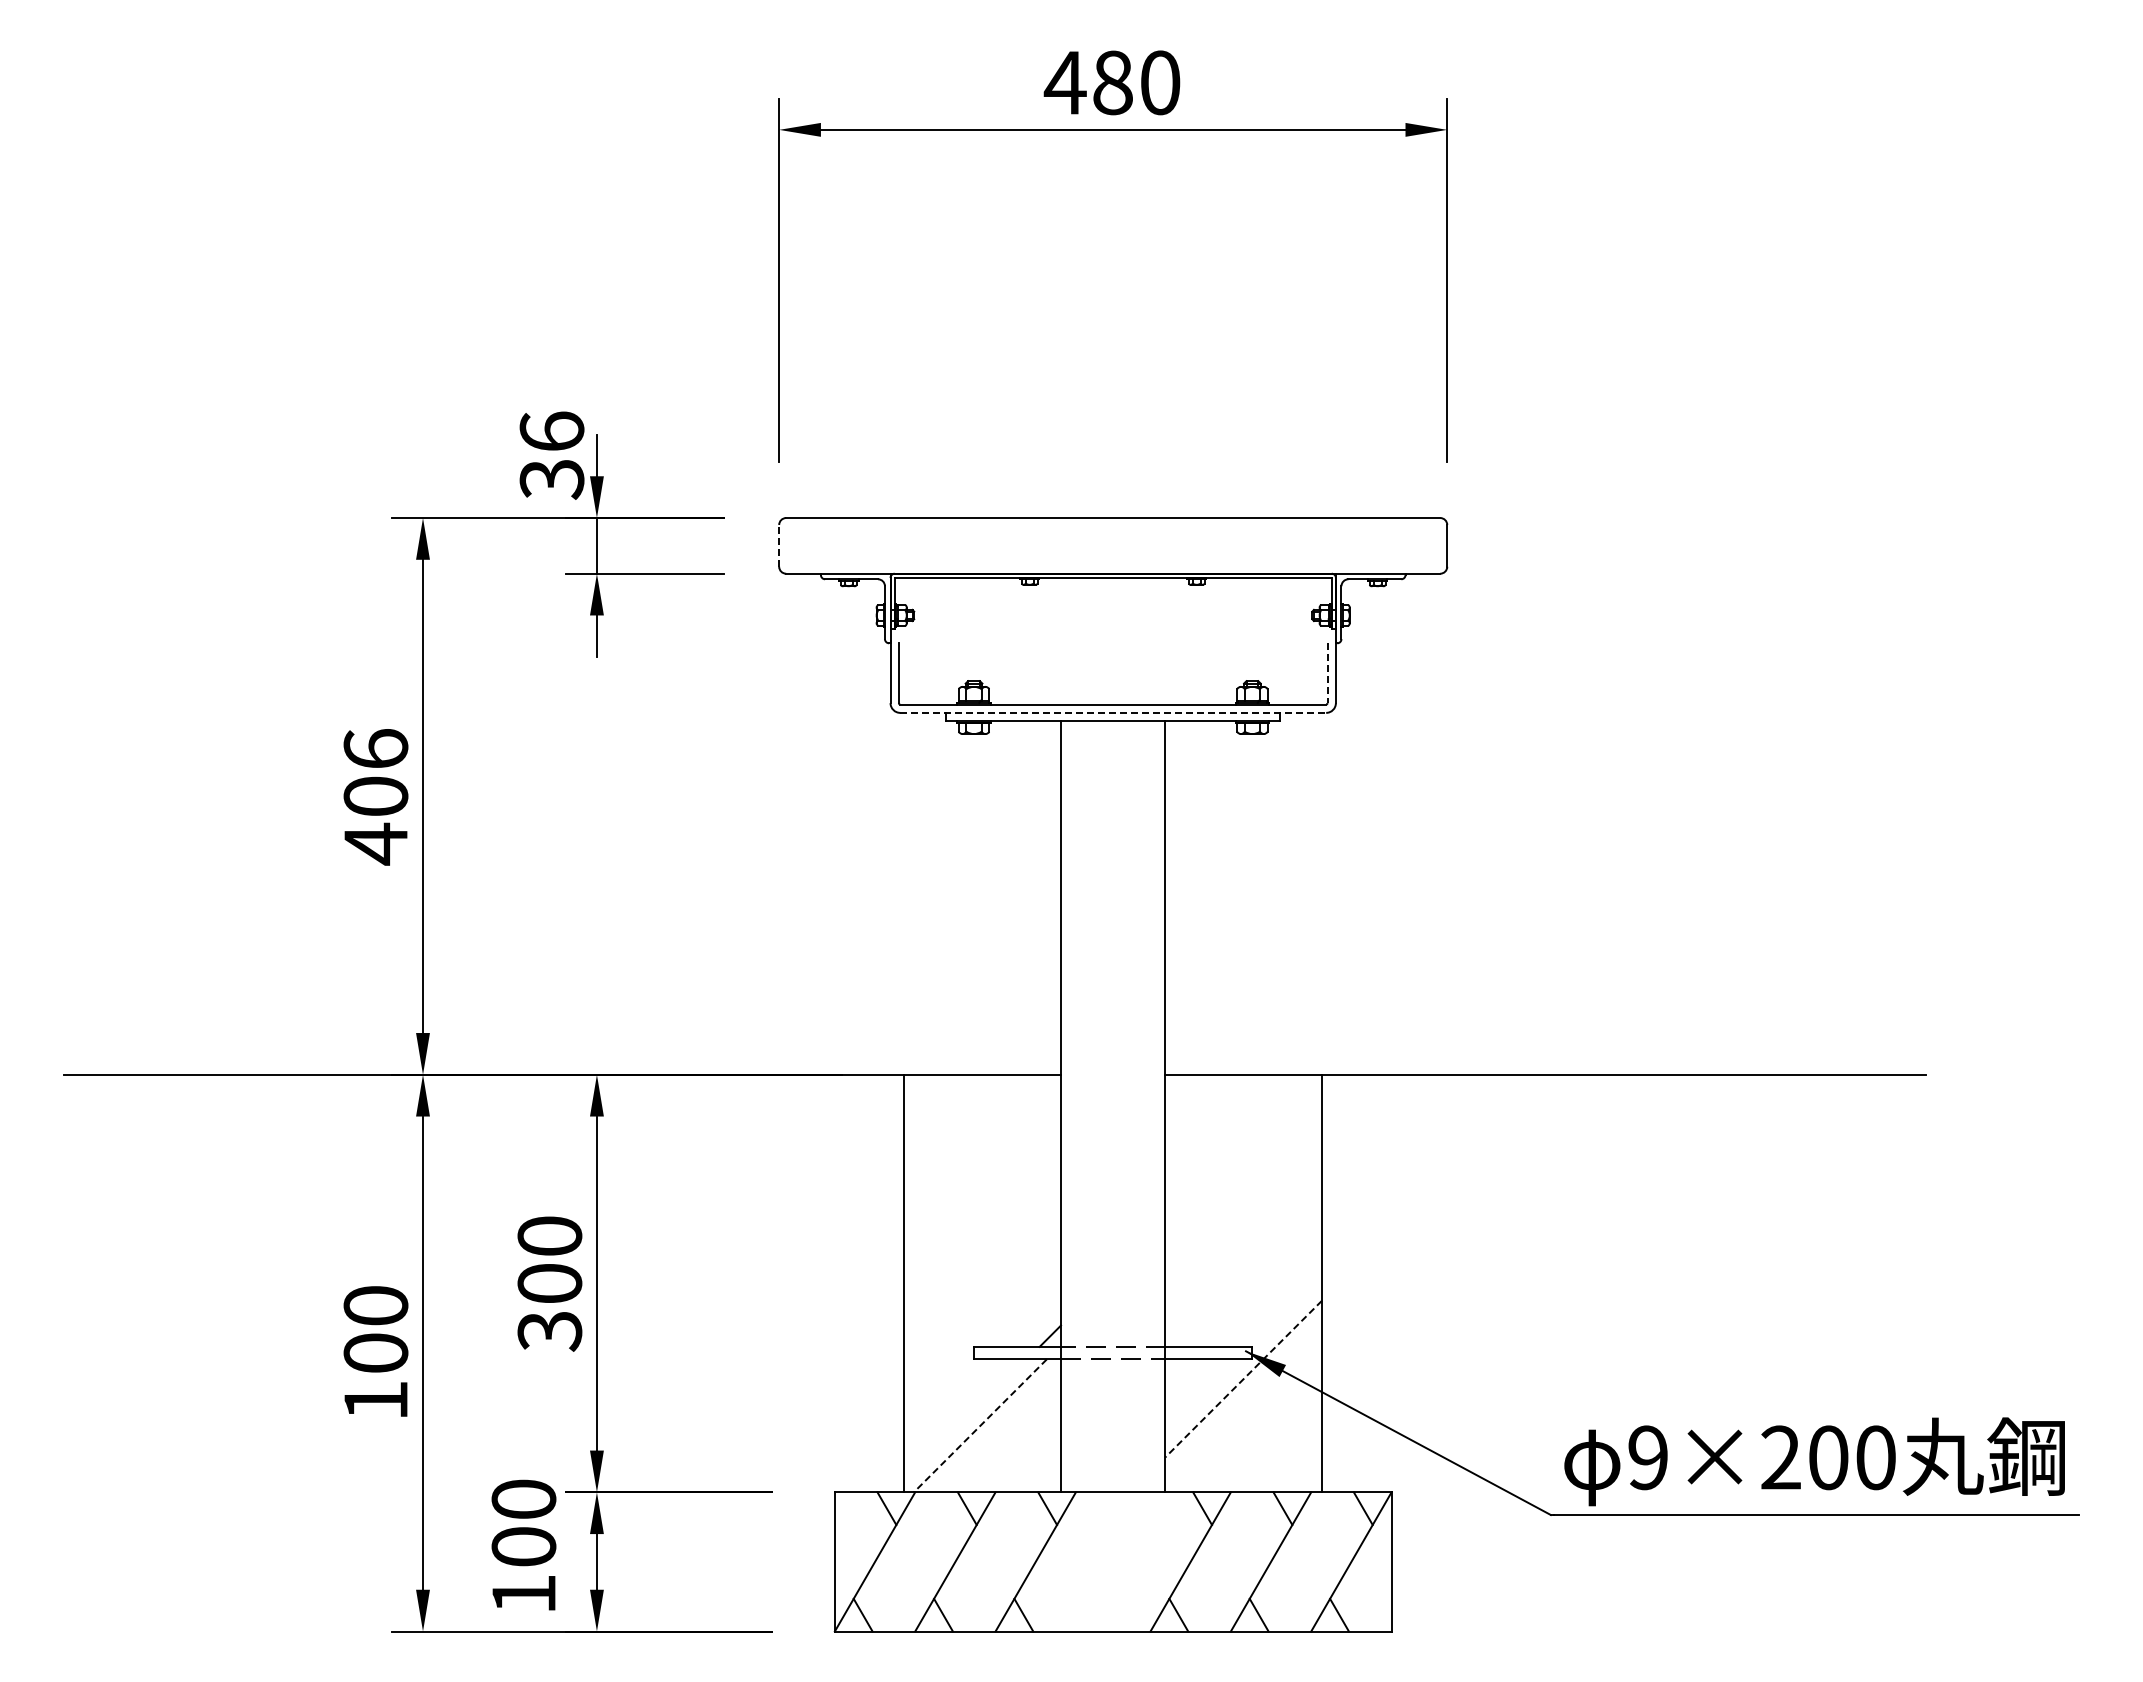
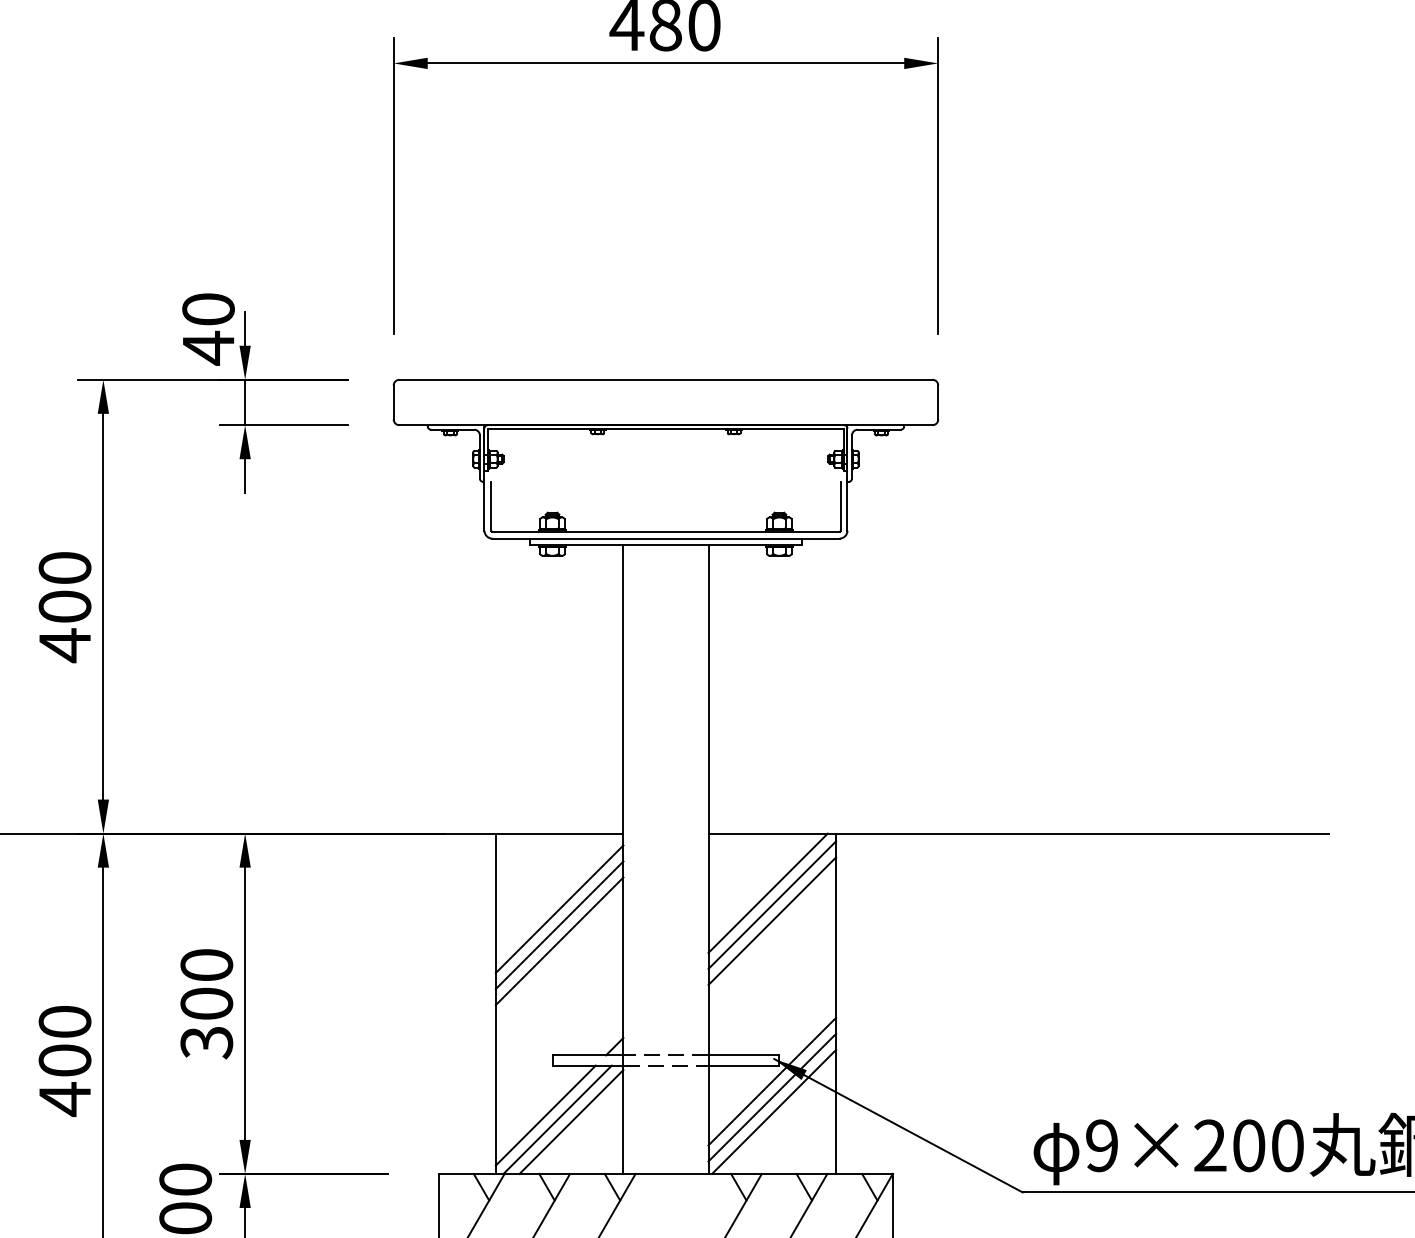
text: (551, 455) -> (208, 328), 36 -> 40
line: (779, 545) -> (393, 402), dashed -> solid
line: (1327, 673) -> (840, 506), dashed -> solid
line: (1113, 712) -> (666, 538), dashed -> solid
text: (375, 748) -> (64, 567), 406 -> 400
line: (1238, 1147) -> (768, 892), added
line: (1243, 1162) -> (772, 905), added
line: (982, 1167) -> (559, 909), added
line: (1243, 1181) -> (772, 920), added
line: (982, 1186) -> (559, 924), added
line: (982, 1206) -> (559, 940), added
line: (1243, 1379) -> (772, 1081), dashed -> solid
line: (1243, 1398) -> (772, 1097), added
text: (375, 1400) -> (64, 1099), 100 -> 400
line: (1245, 1416) -> (773, 1112), added
line: (965, 1420) -> (545, 1115), added
line: (980, 1425) -> (557, 1119), dashed -> solid
line: (997, 1428) -> (571, 1121), added

